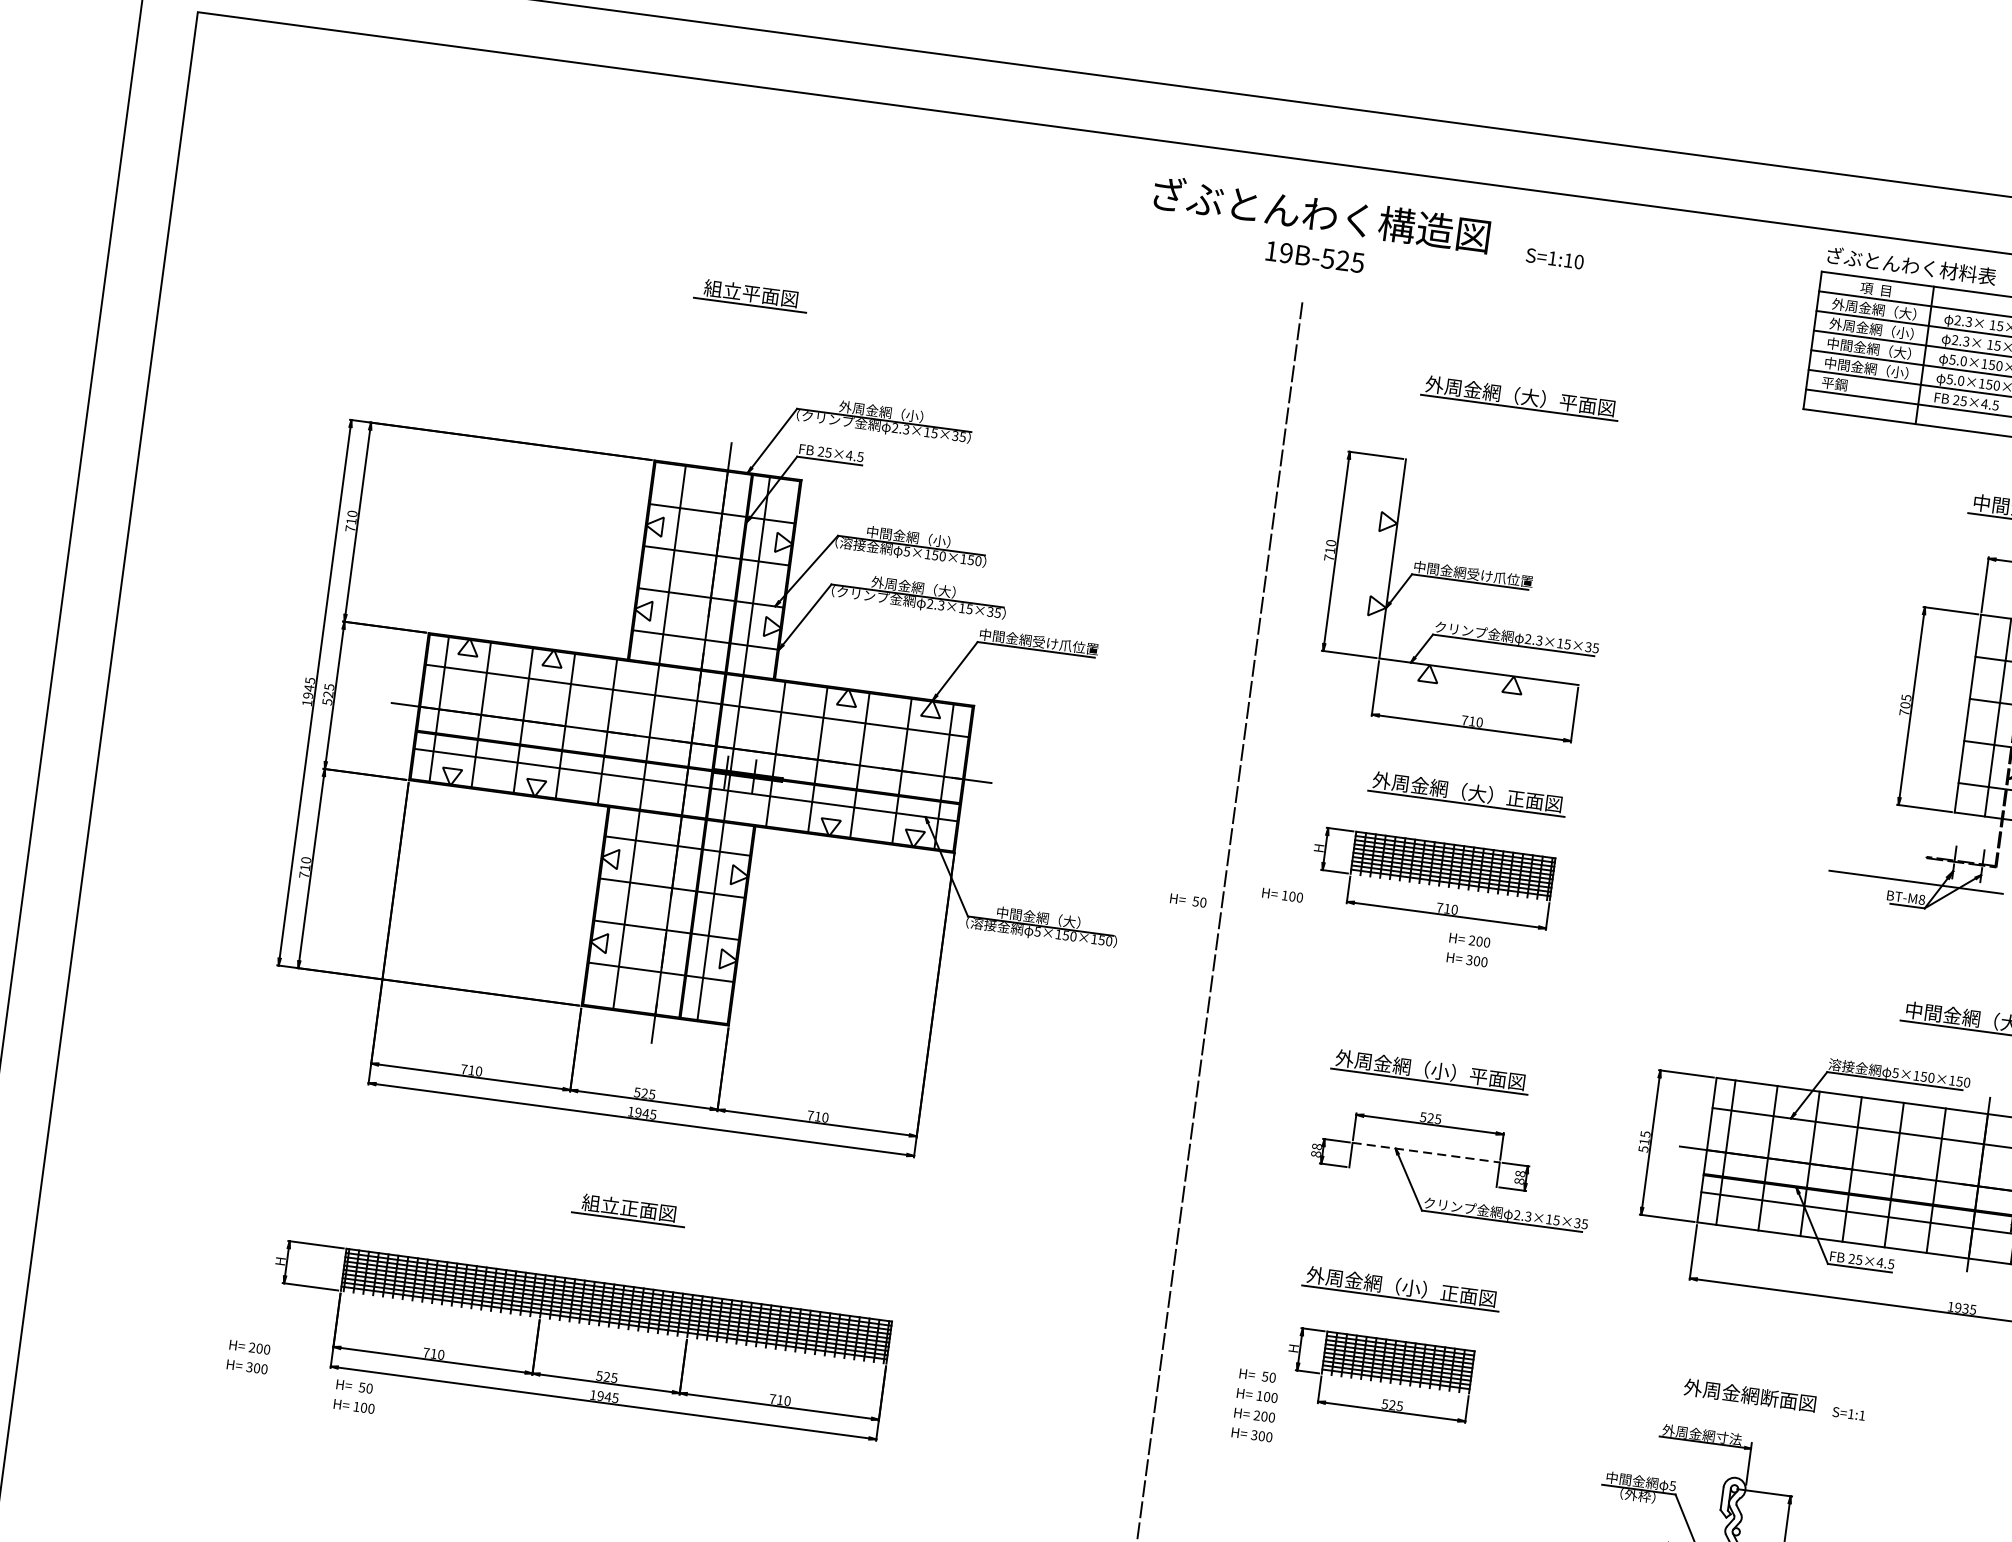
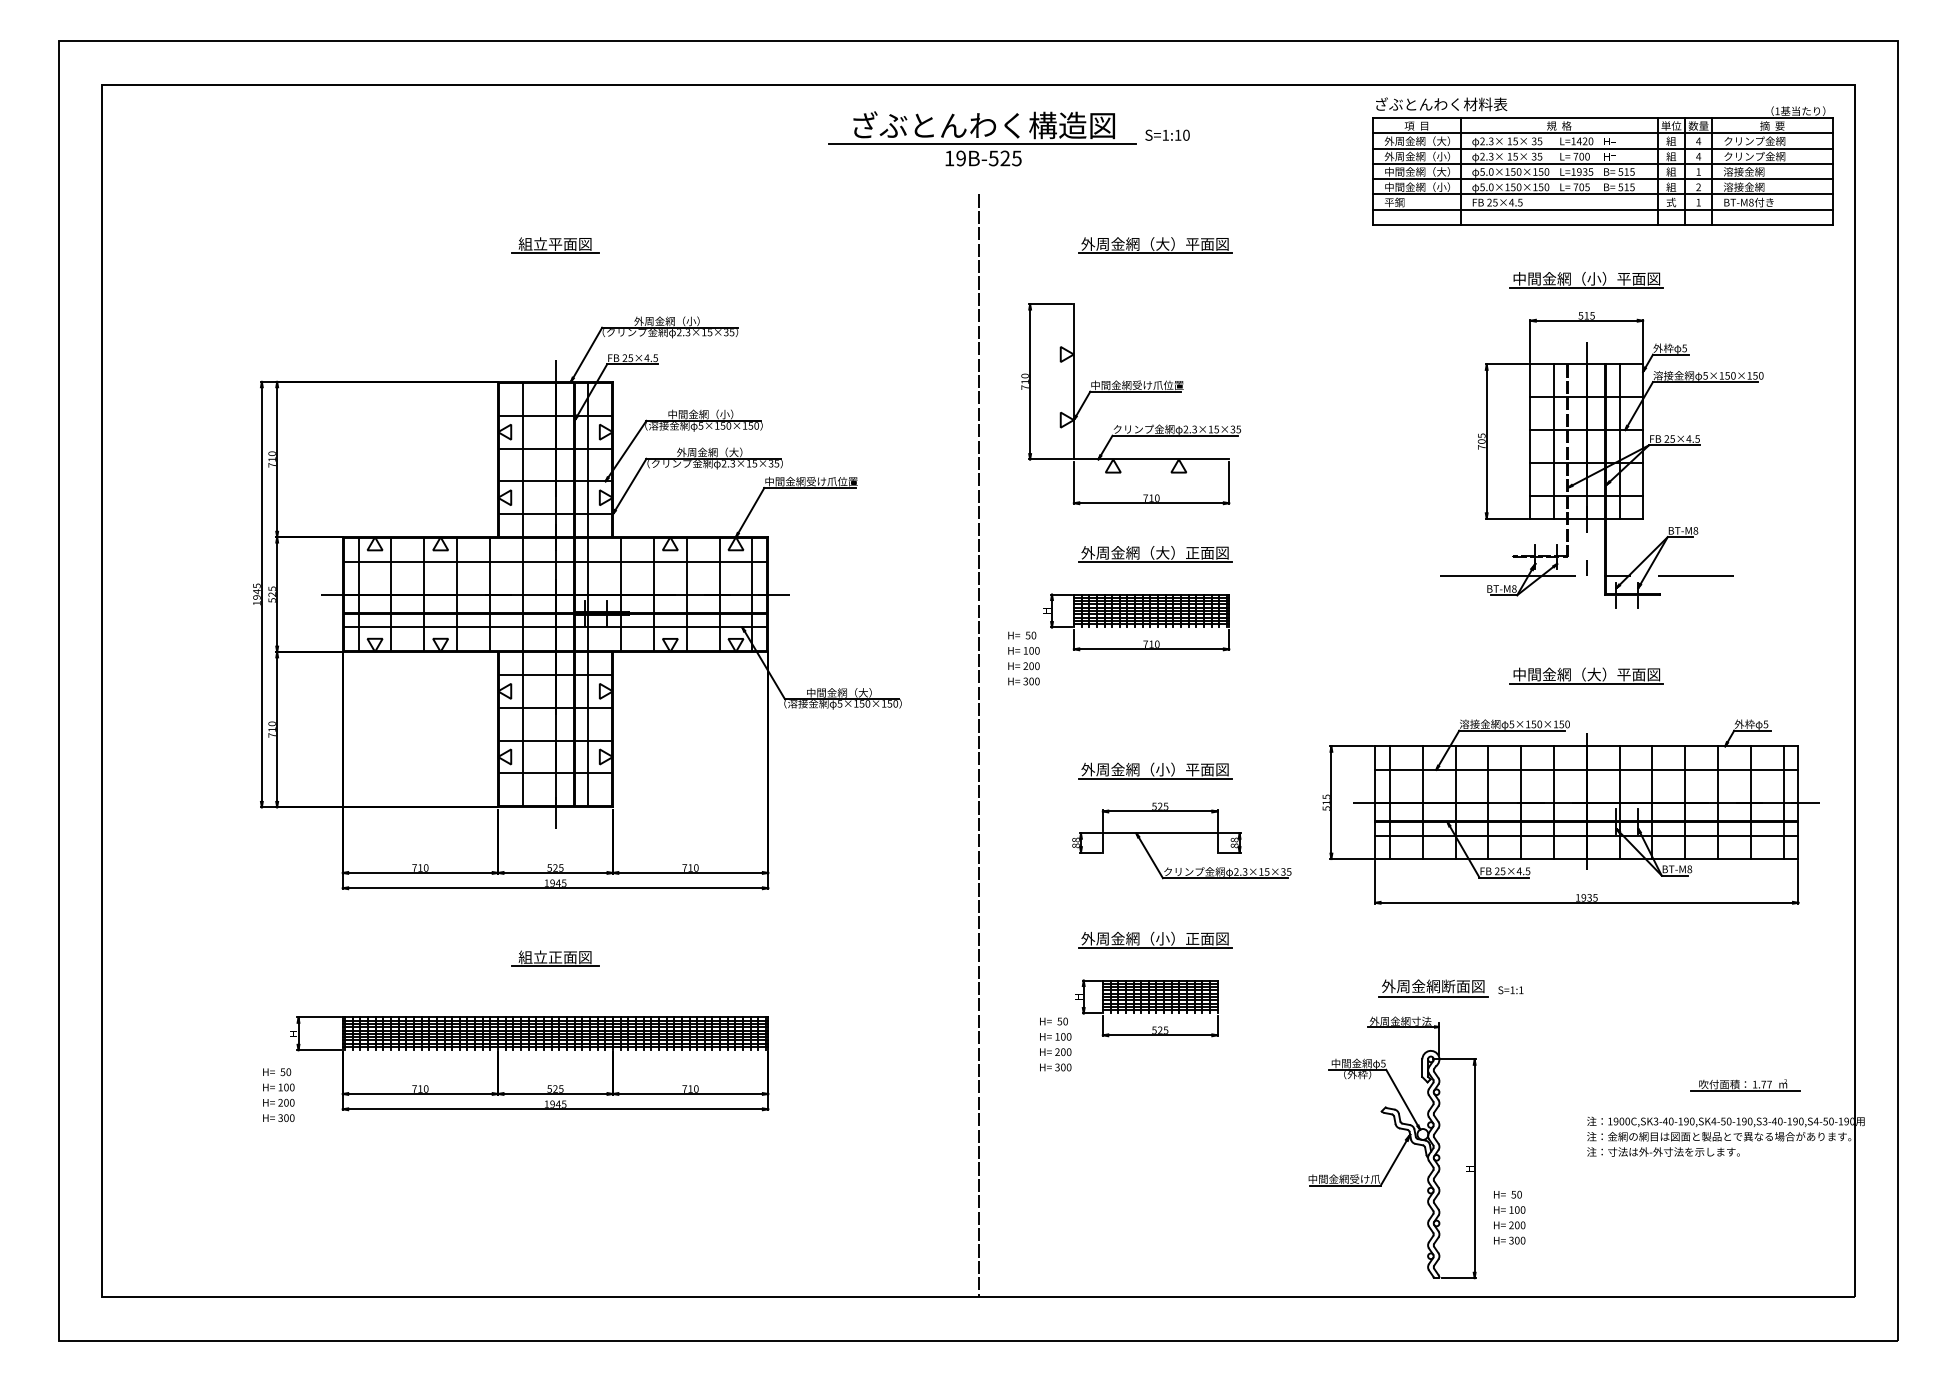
line: (1316, 238) -> (982, 144), added
text: (1188, 900) -> (1022, 635), moved
text: (1467, 949) -> (1023, 673), moved
line: (1426, 1152) -> (1160, 833), dashed -> solid
text: (355, 1396) -> (278, 1079), moved
line: (1748, 1408) -> (1433, 996), added

